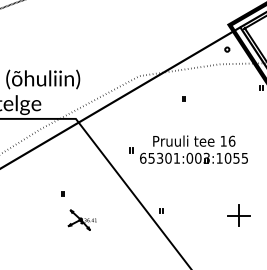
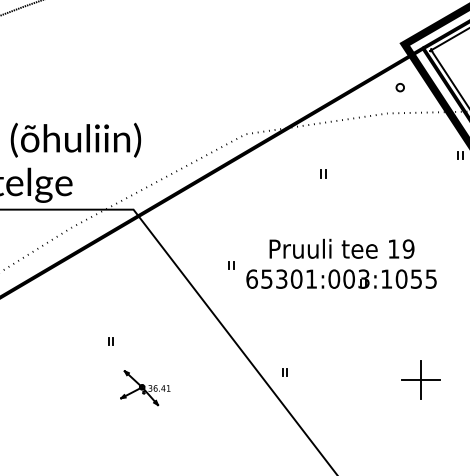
text: (231, 140) -> (407, 247), 16 -> 19

